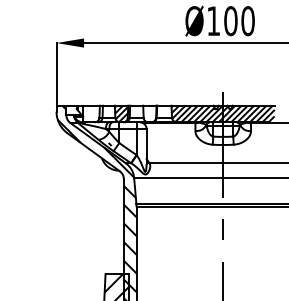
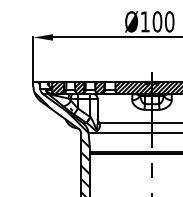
hatch: (91, 113) -> (58, 87), added
hatch: (149, 113) -> (99, 87), added

